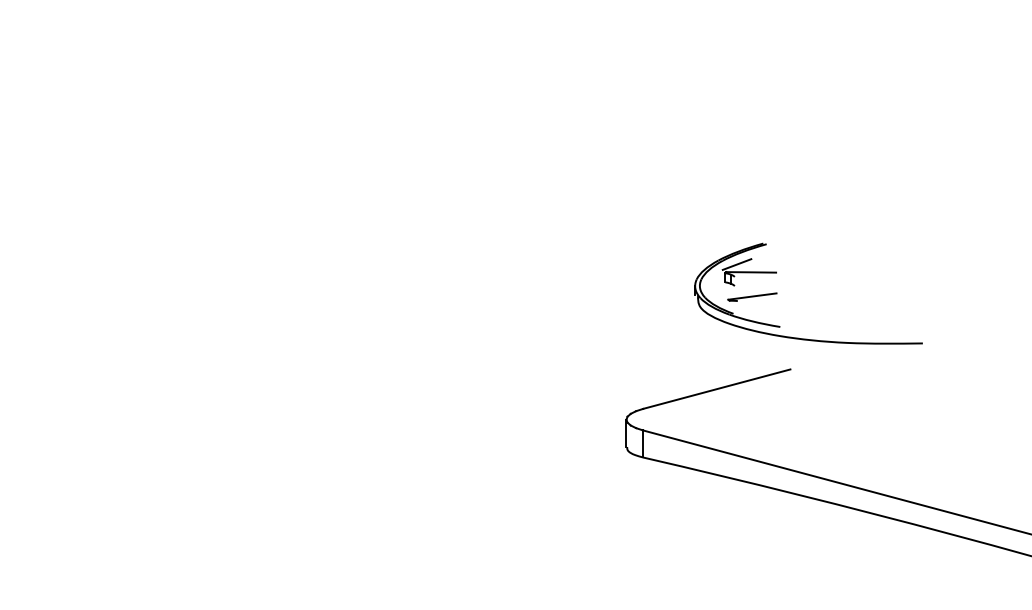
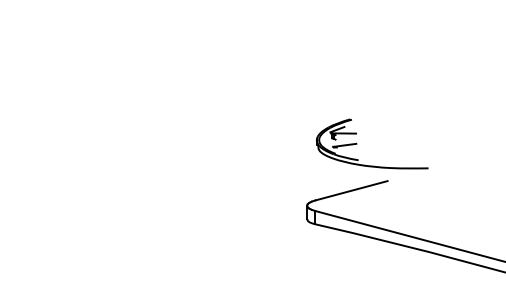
part: (778, 292) -> (357, 143), moved

